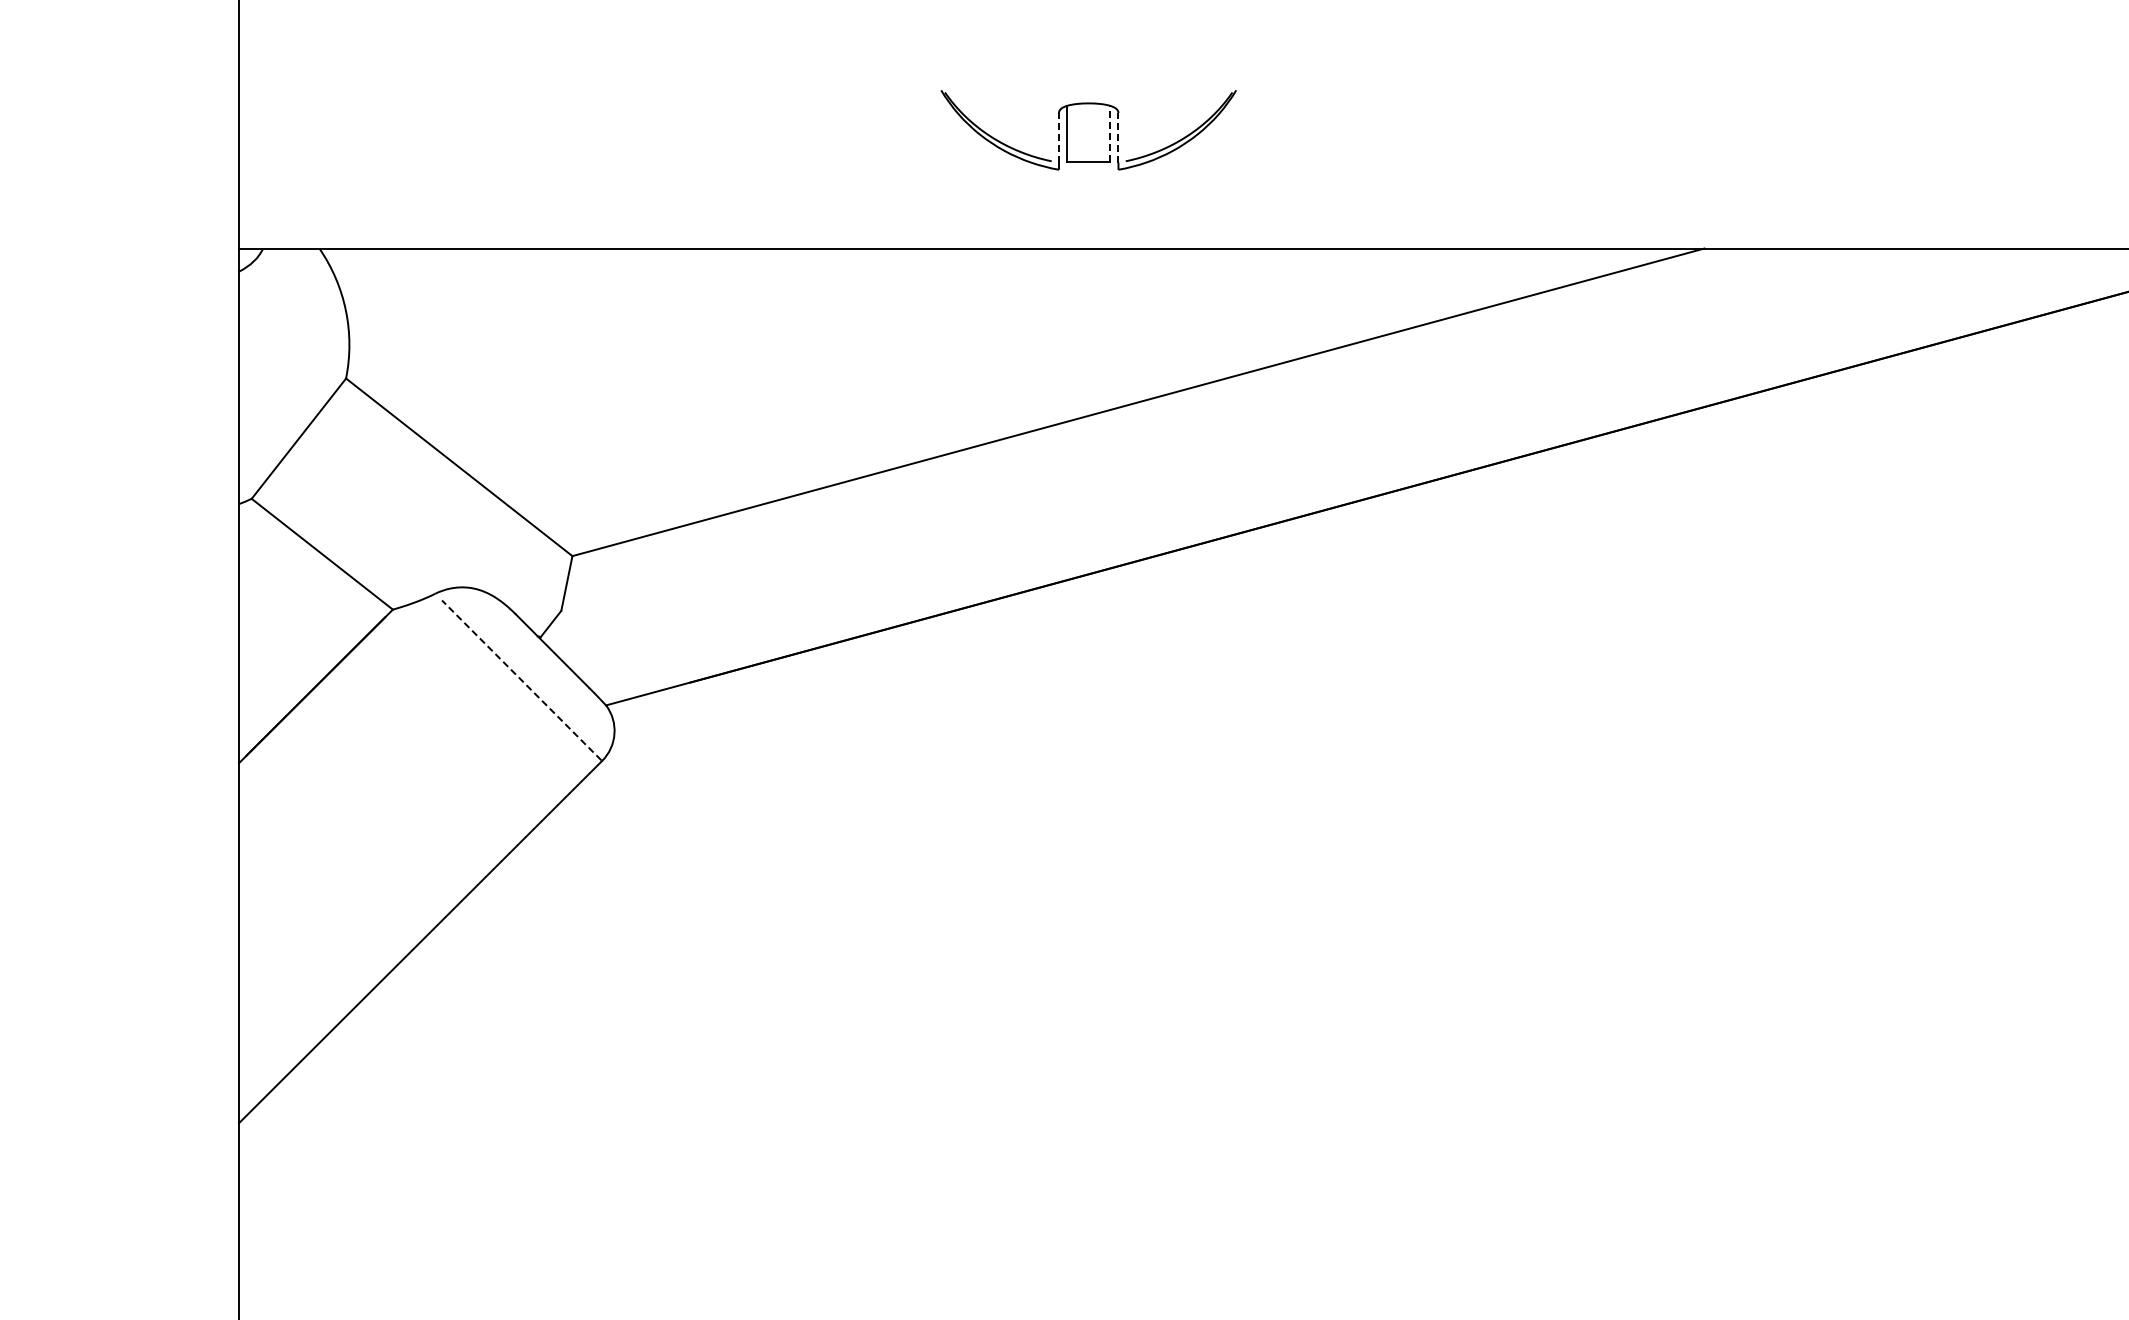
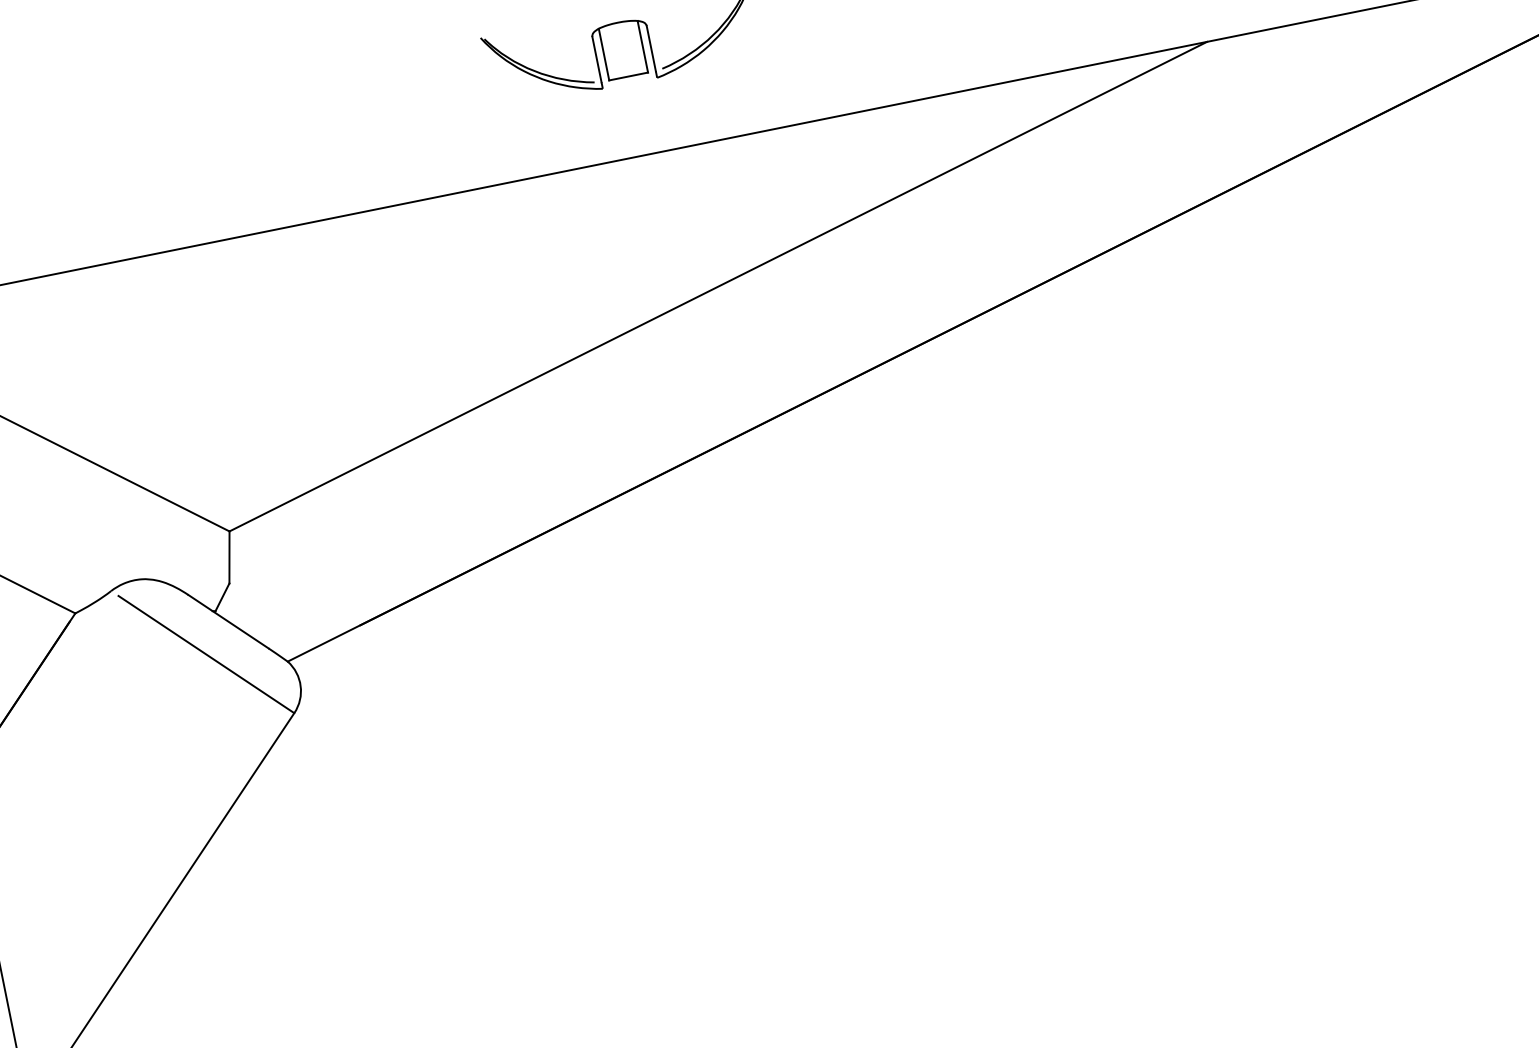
line: (1109, 133) -> (642, 46), dashed -> solid
line: (1058, 137) -> (596, 59), dashed -> solid
line: (1118, 137) -> (651, 48), dashed -> solid
line: (521, 680) -> (205, 654), dashed -> solid

